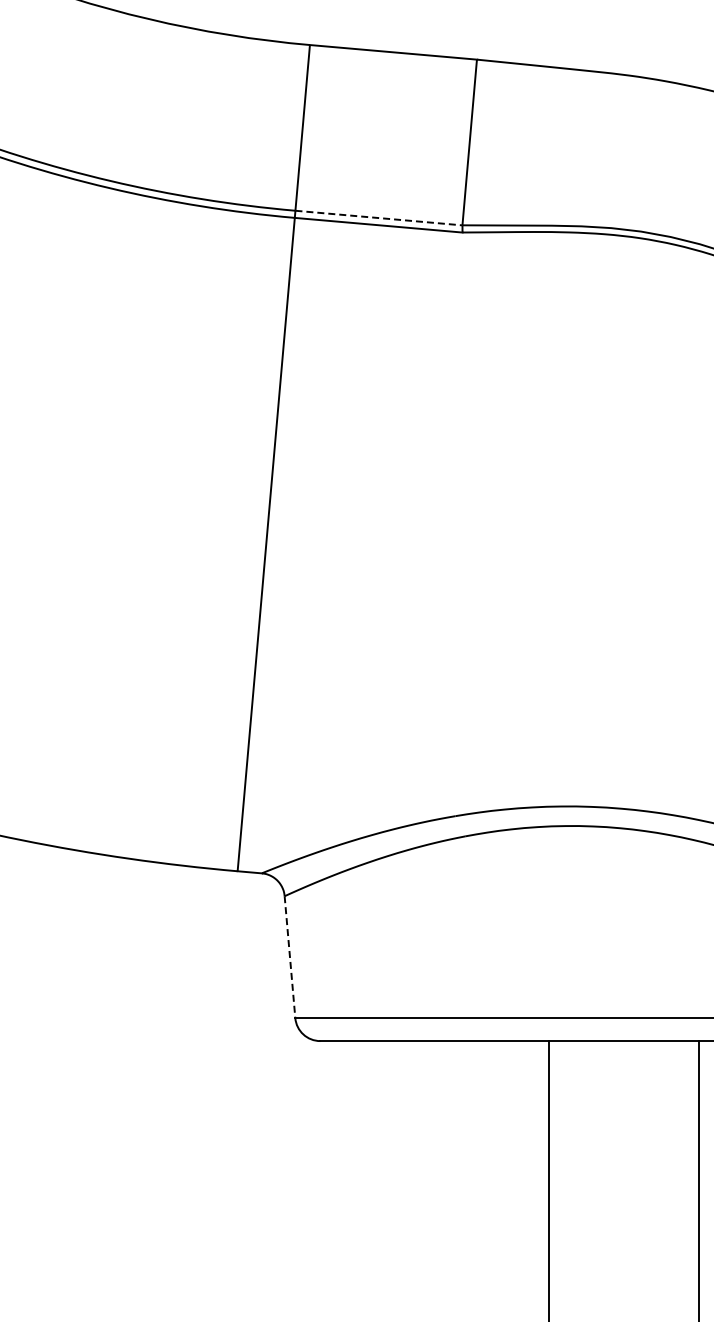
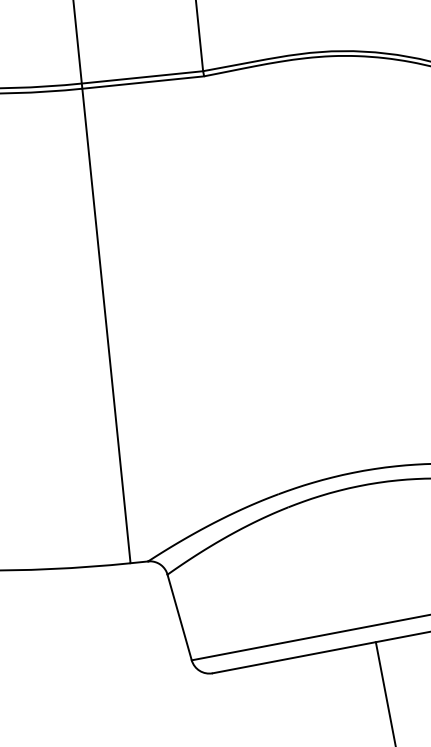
line: (378, 218) -> (142, 77), dashed -> solid
line: (290, 957) -> (180, 617), dashed -> solid

